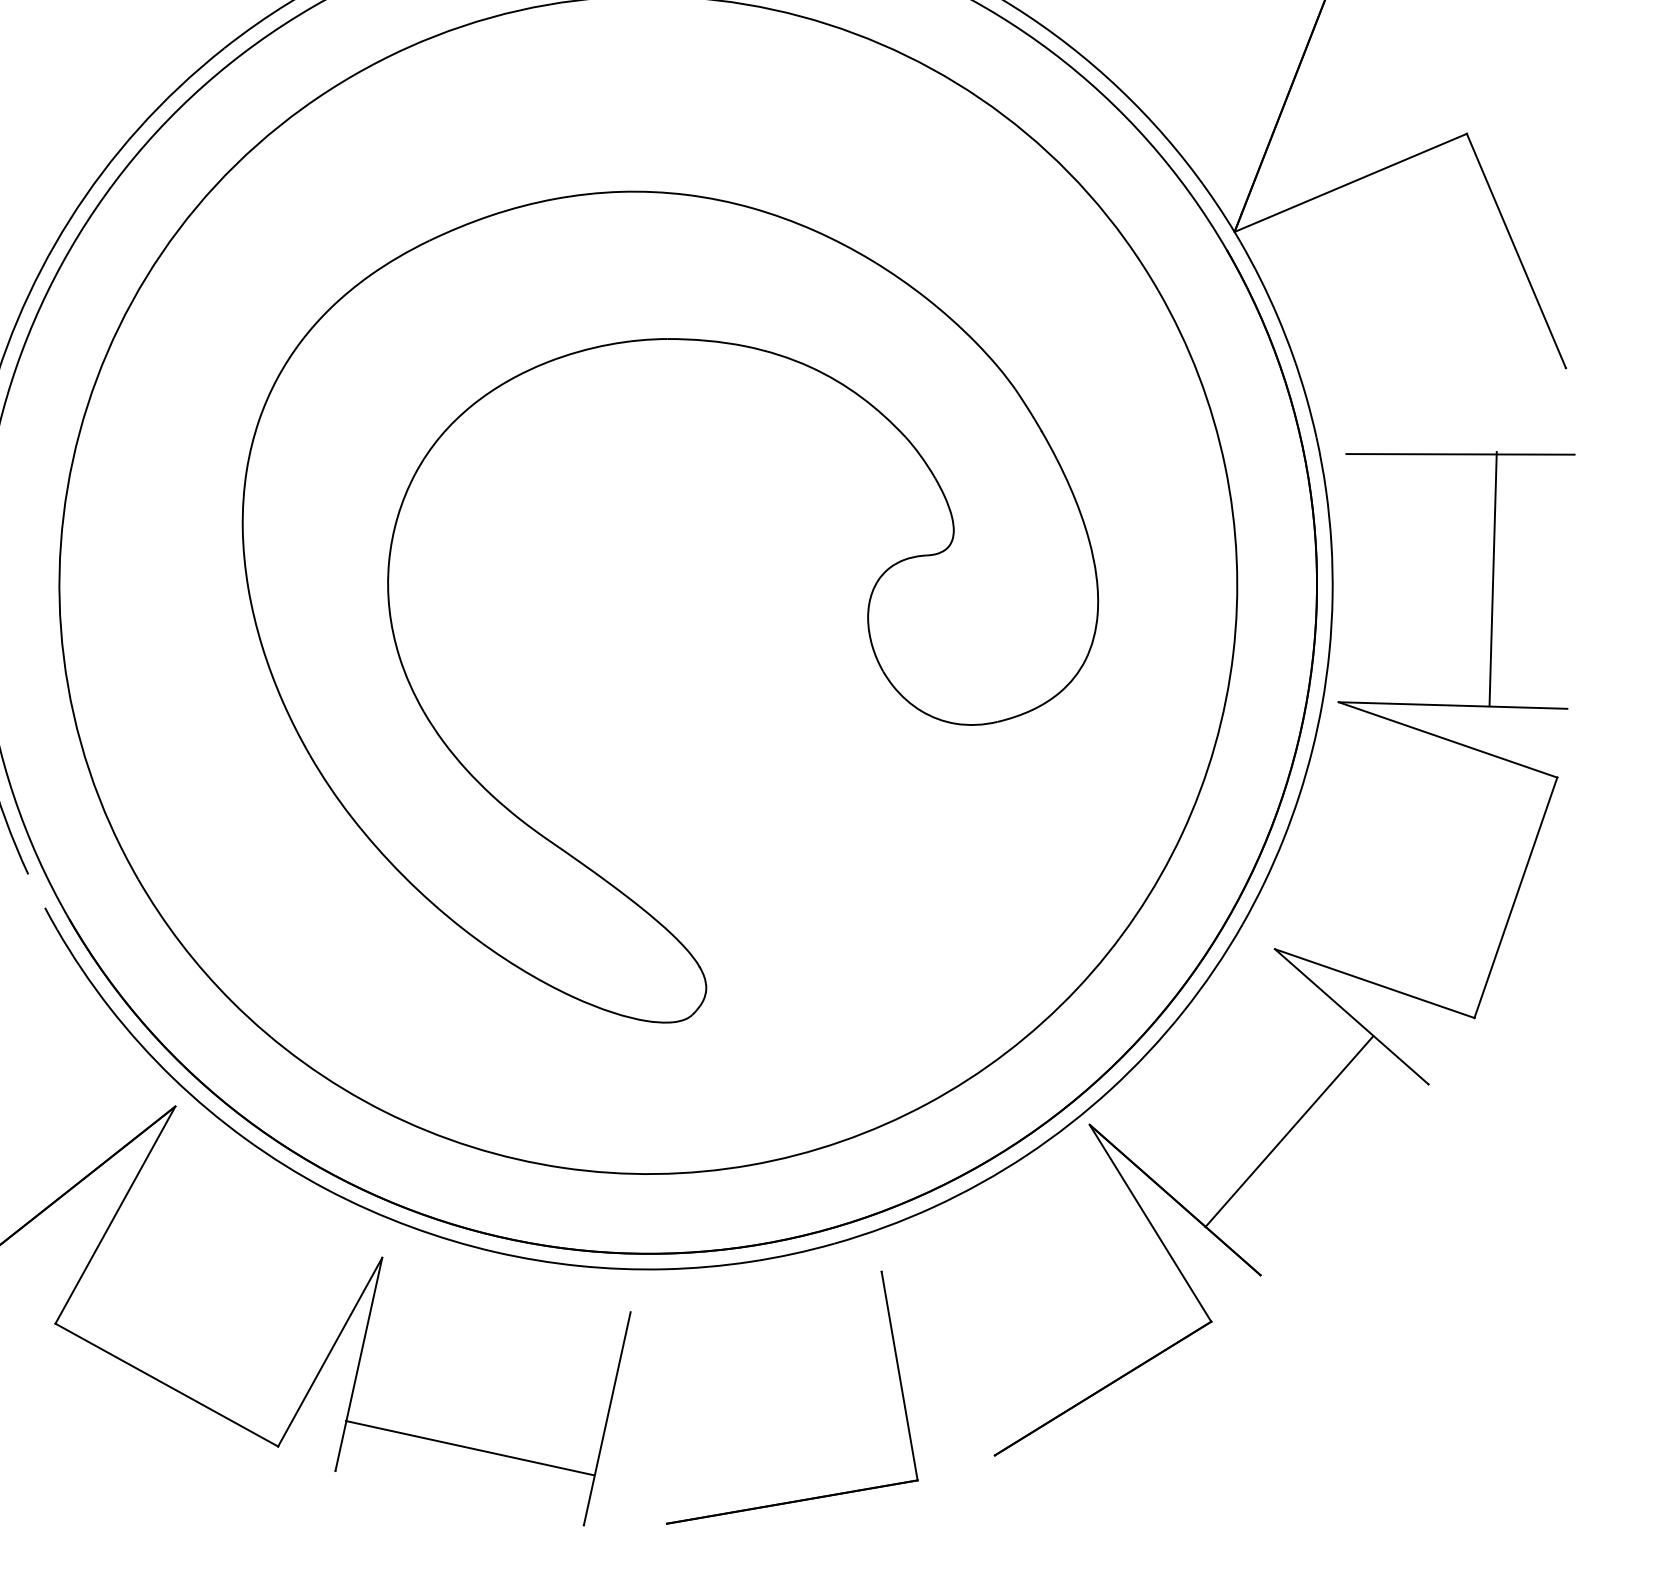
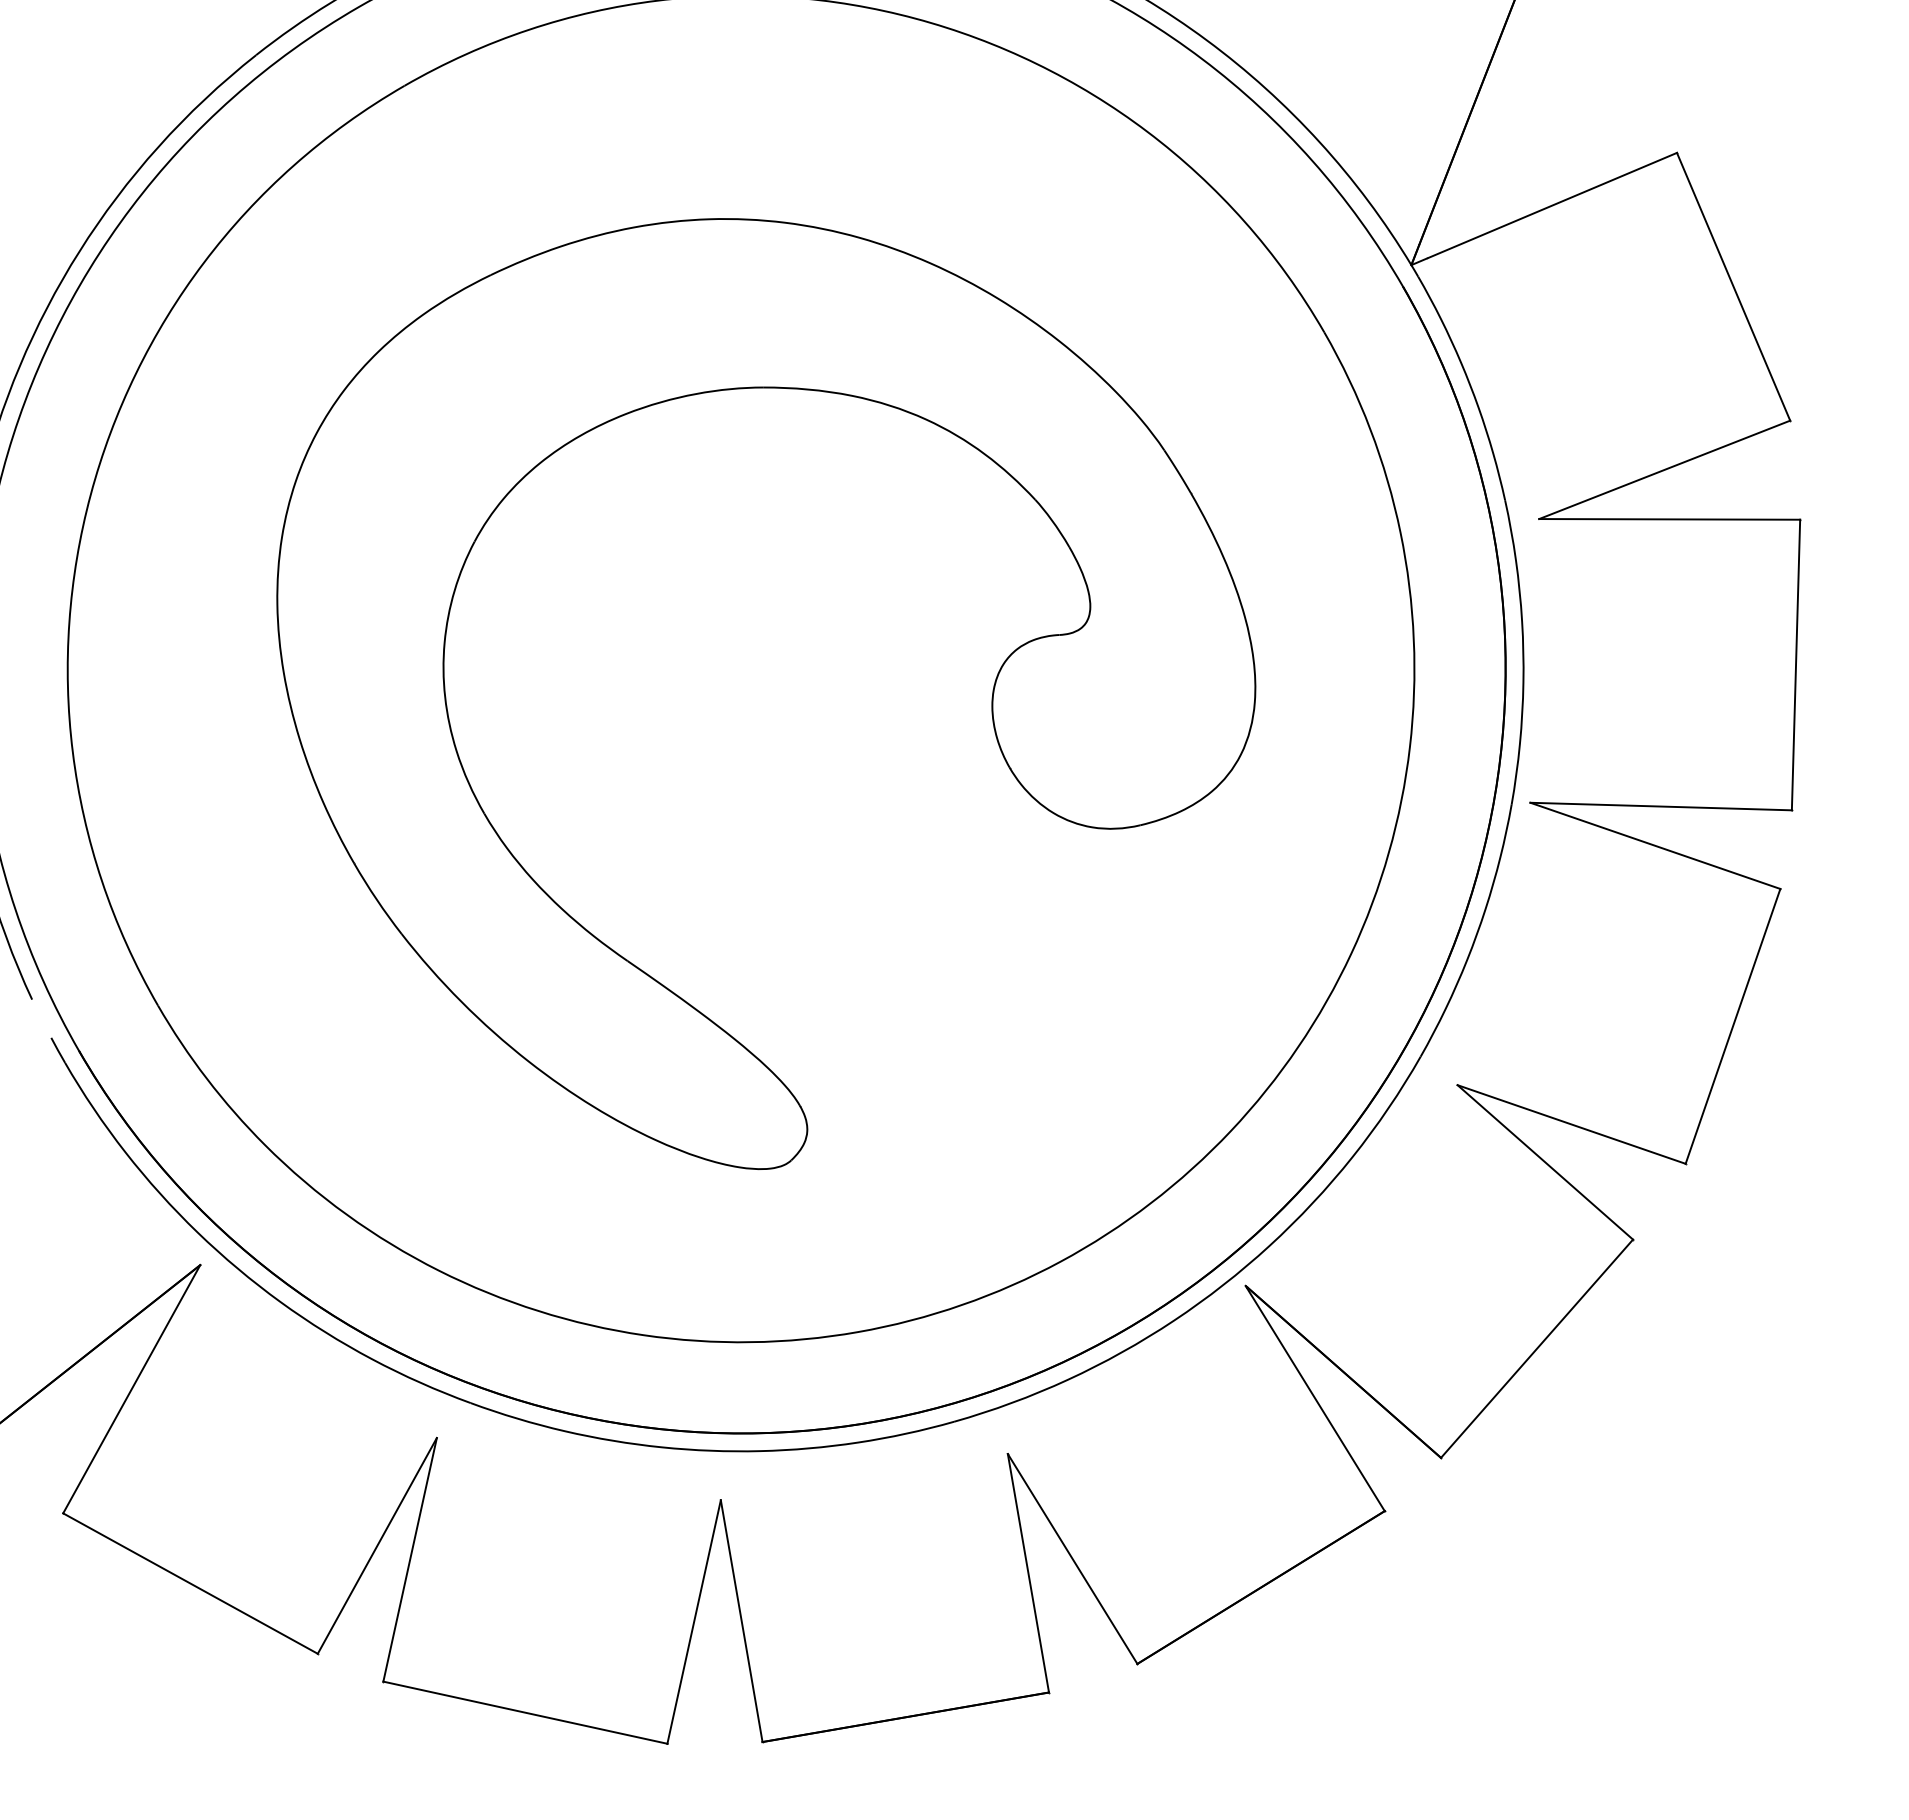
line: (1455, 410) -> (1664, 469), added
line: (1492, 578) -> (1795, 664), moved
line: (1289, 1131) -> (1537, 1348), moved
line: (938, 1363) -> (1072, 1558), added
line: (648, 1418) -> (741, 1621), added
line: (470, 1448) -> (525, 1712), moved

